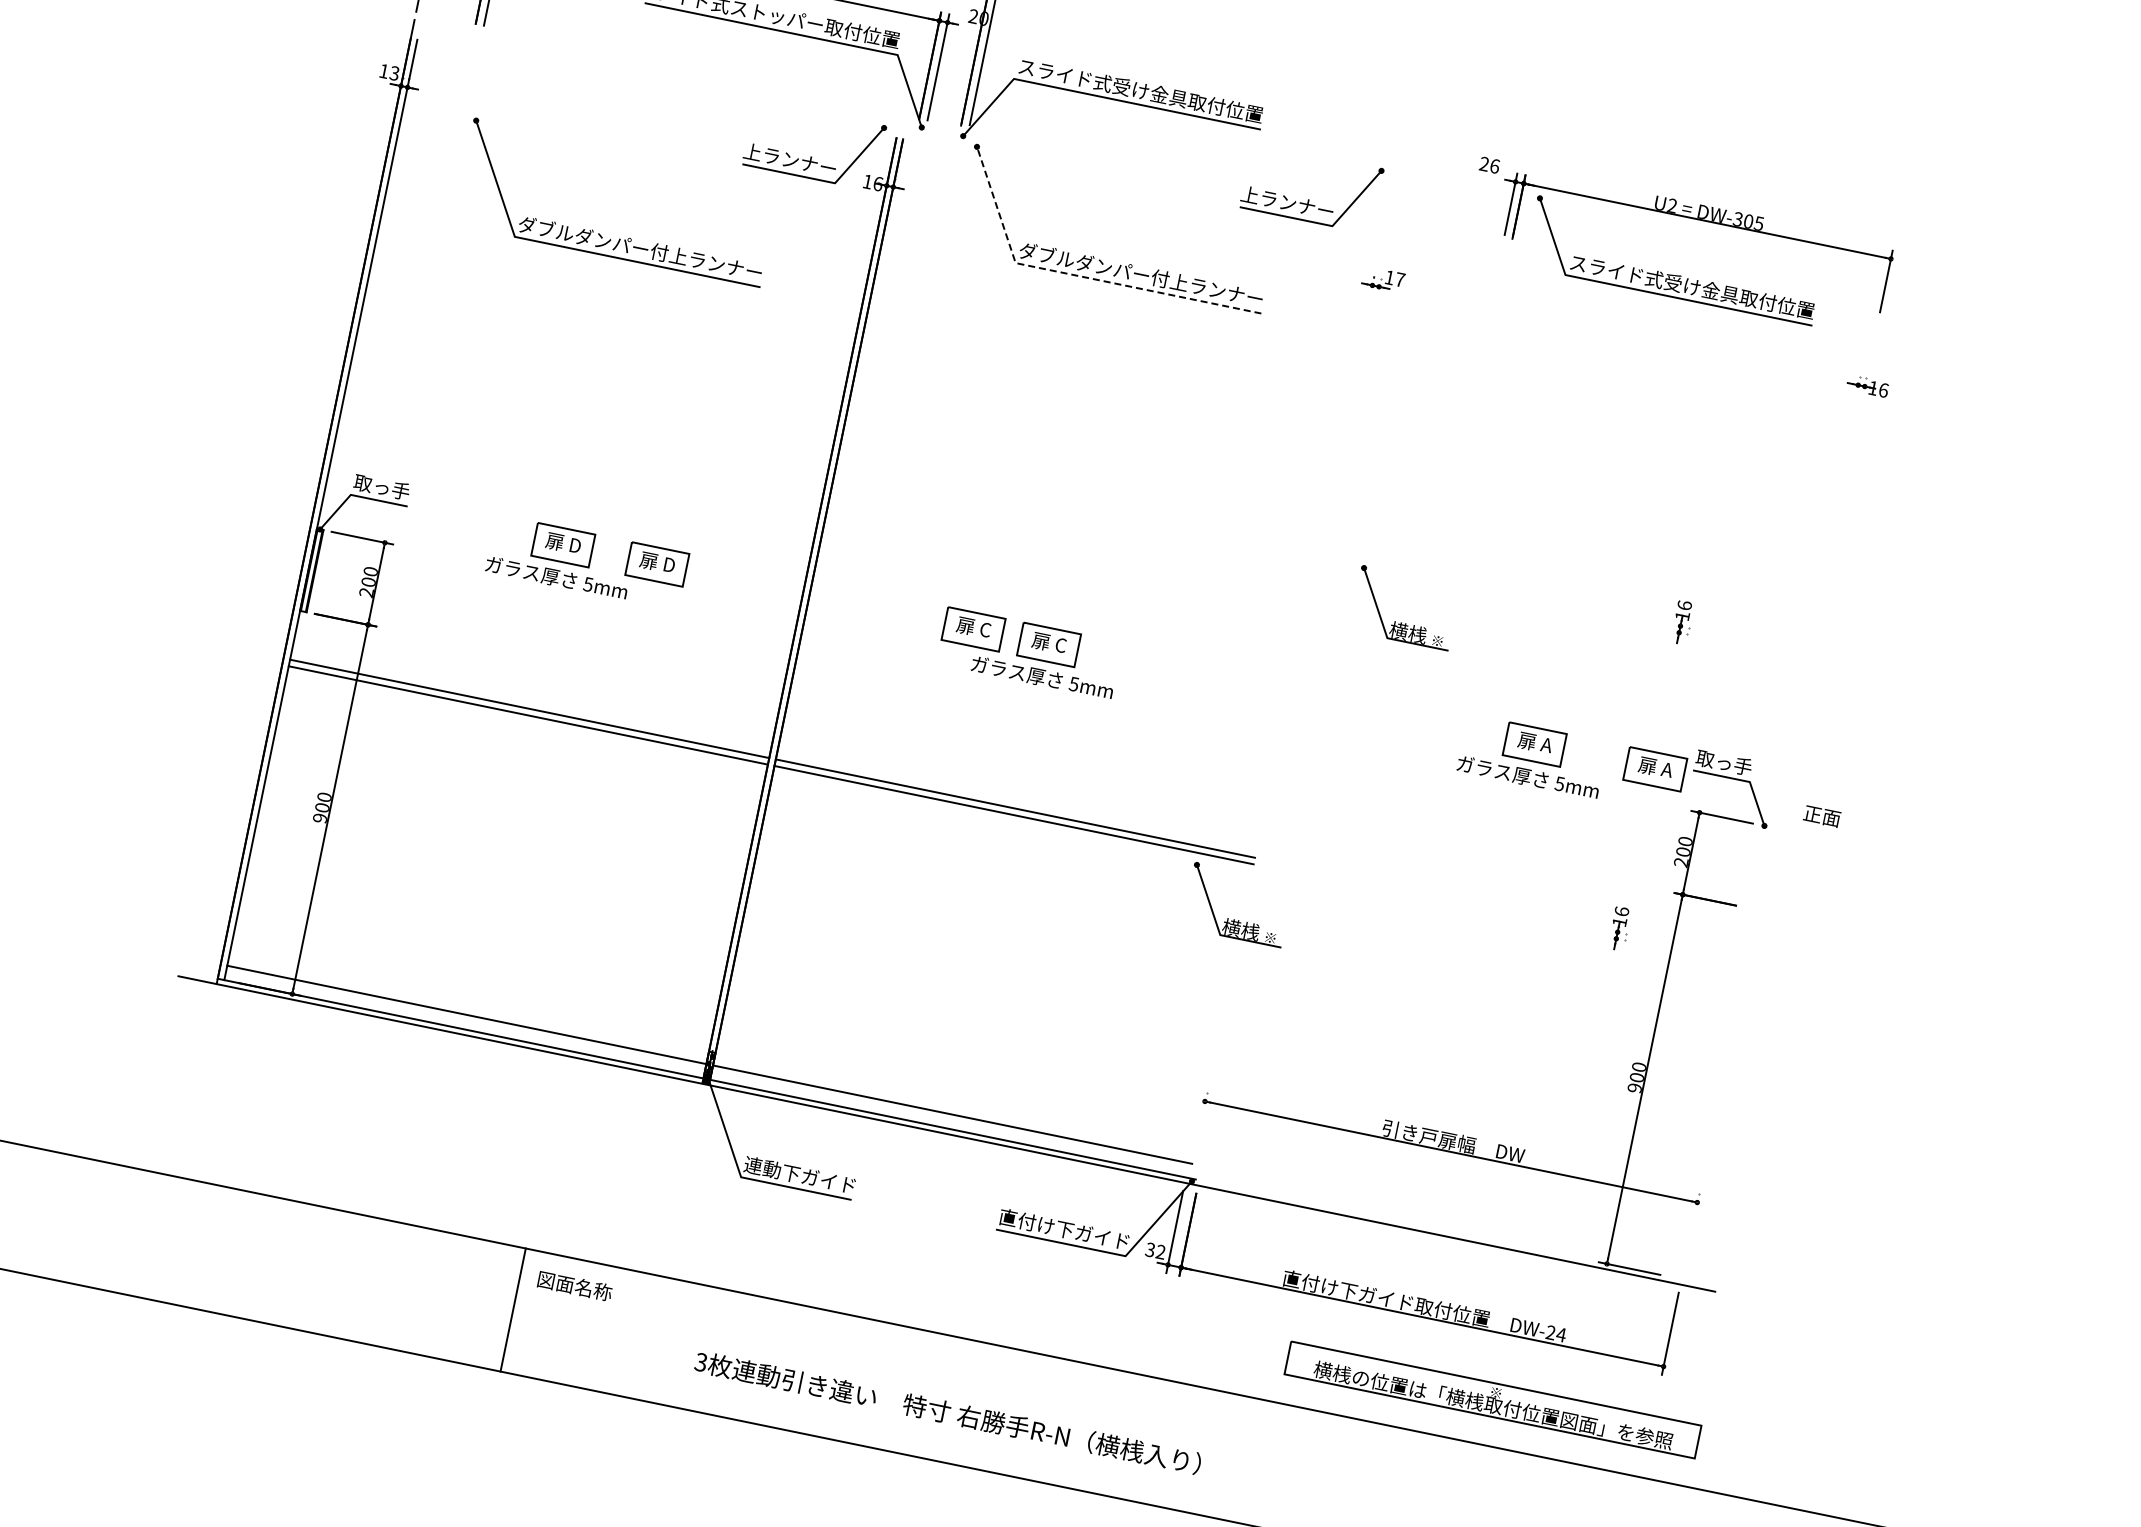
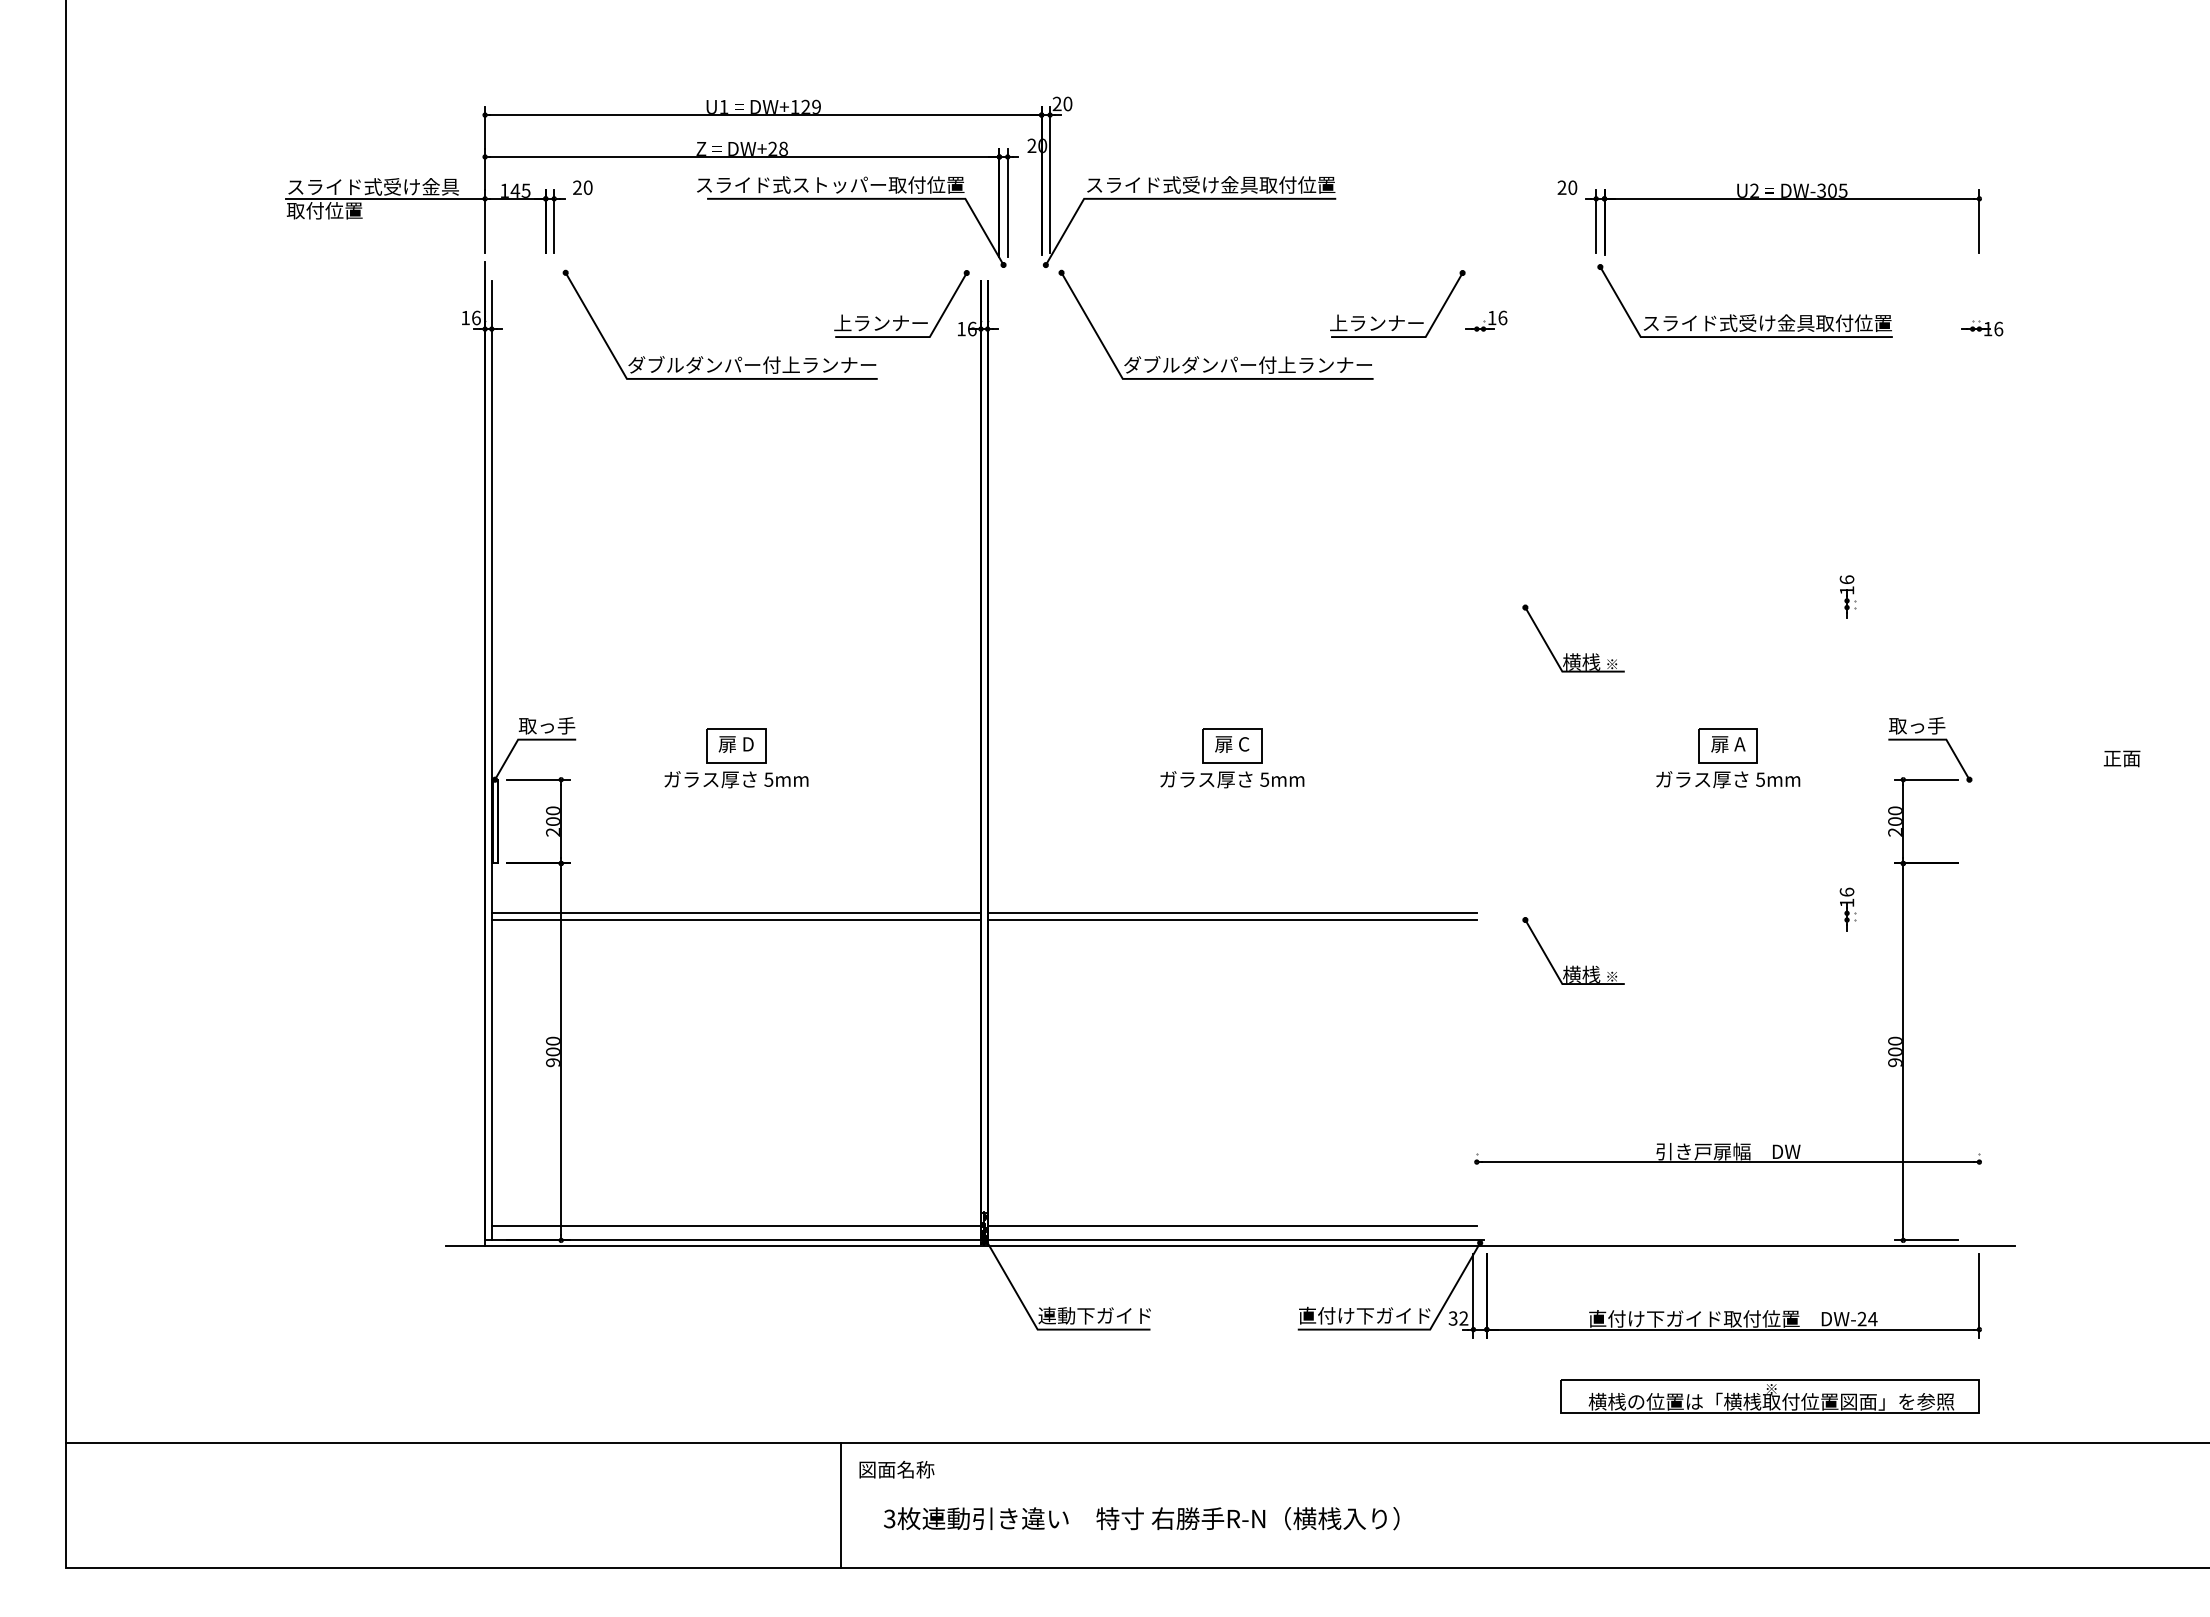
text: (393, 72) -> (475, 317), 13 -> 16
text: (1494, 166) -> (1572, 187), 26 -> 20
part: (1309, 199) -> (1397, 315), moved
part: (599, 233) -> (709, 358), moved
part: (1671, 274) -> (1744, 315), moved
line: (1077, 275) -> (1185, 378), dashed -> solid
text: (1399, 279) -> (1502, 317), 17 -> 16
part: (657, 563) -> (832, 745), removed
part: (973, 628) -> (1155, 745), removed
part: (1654, 768) -> (1850, 745), removed
text: (1821, 816) -> (2121, 758), moved
part: (1234, 919) -> (1573, 965), moved
part: (1492, 1399) -> (1769, 1396), moved
text: (947, 1412) -> (1141, 1518), moved

